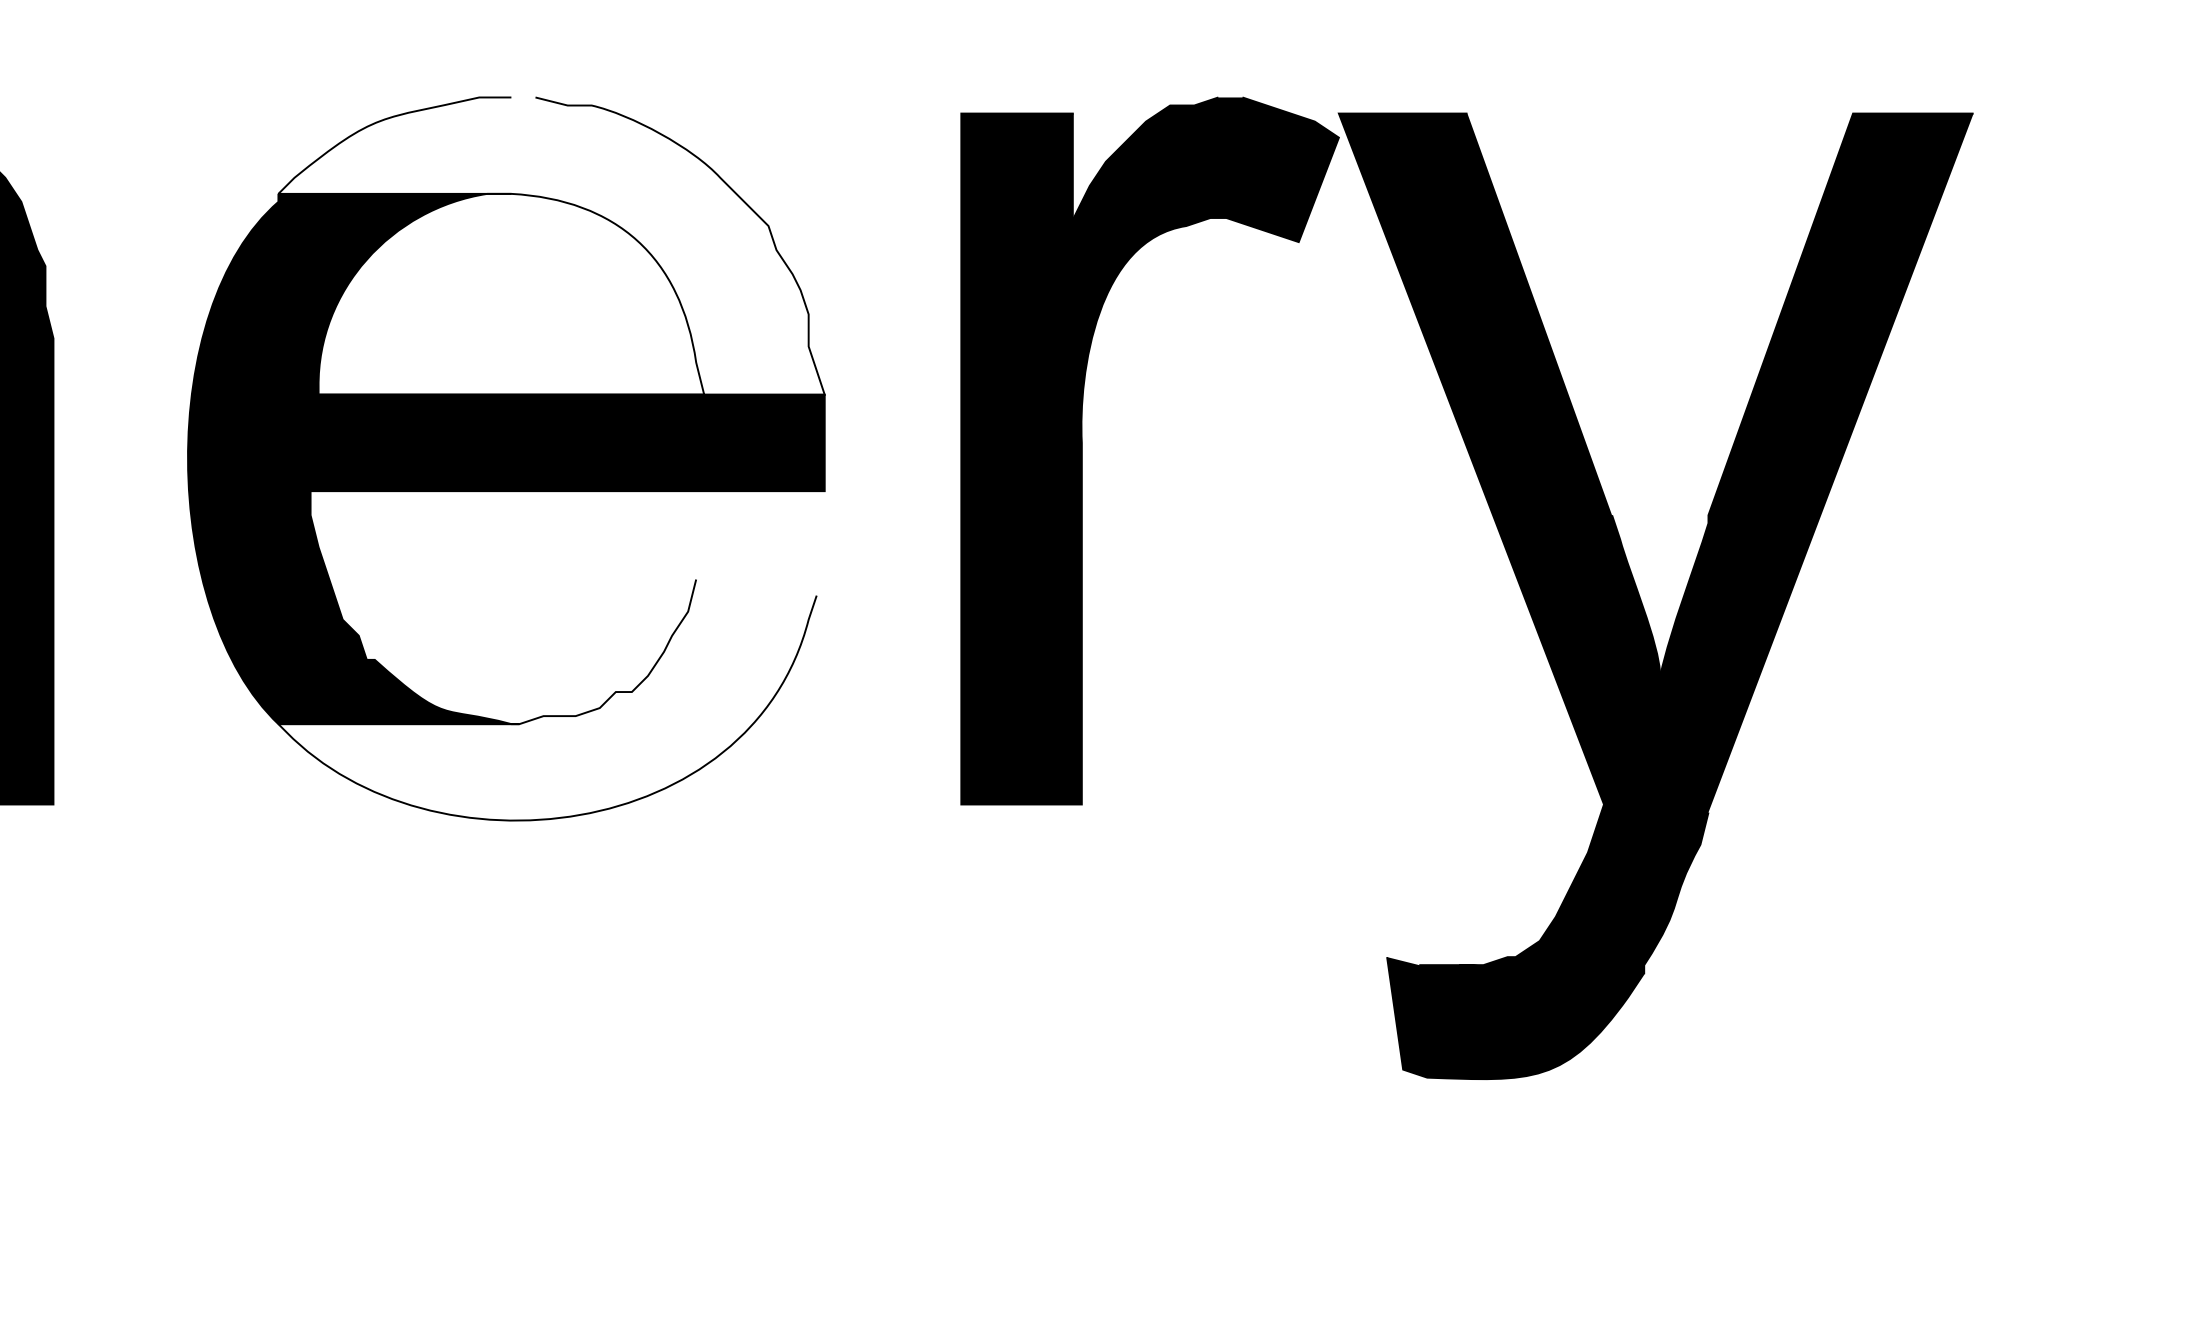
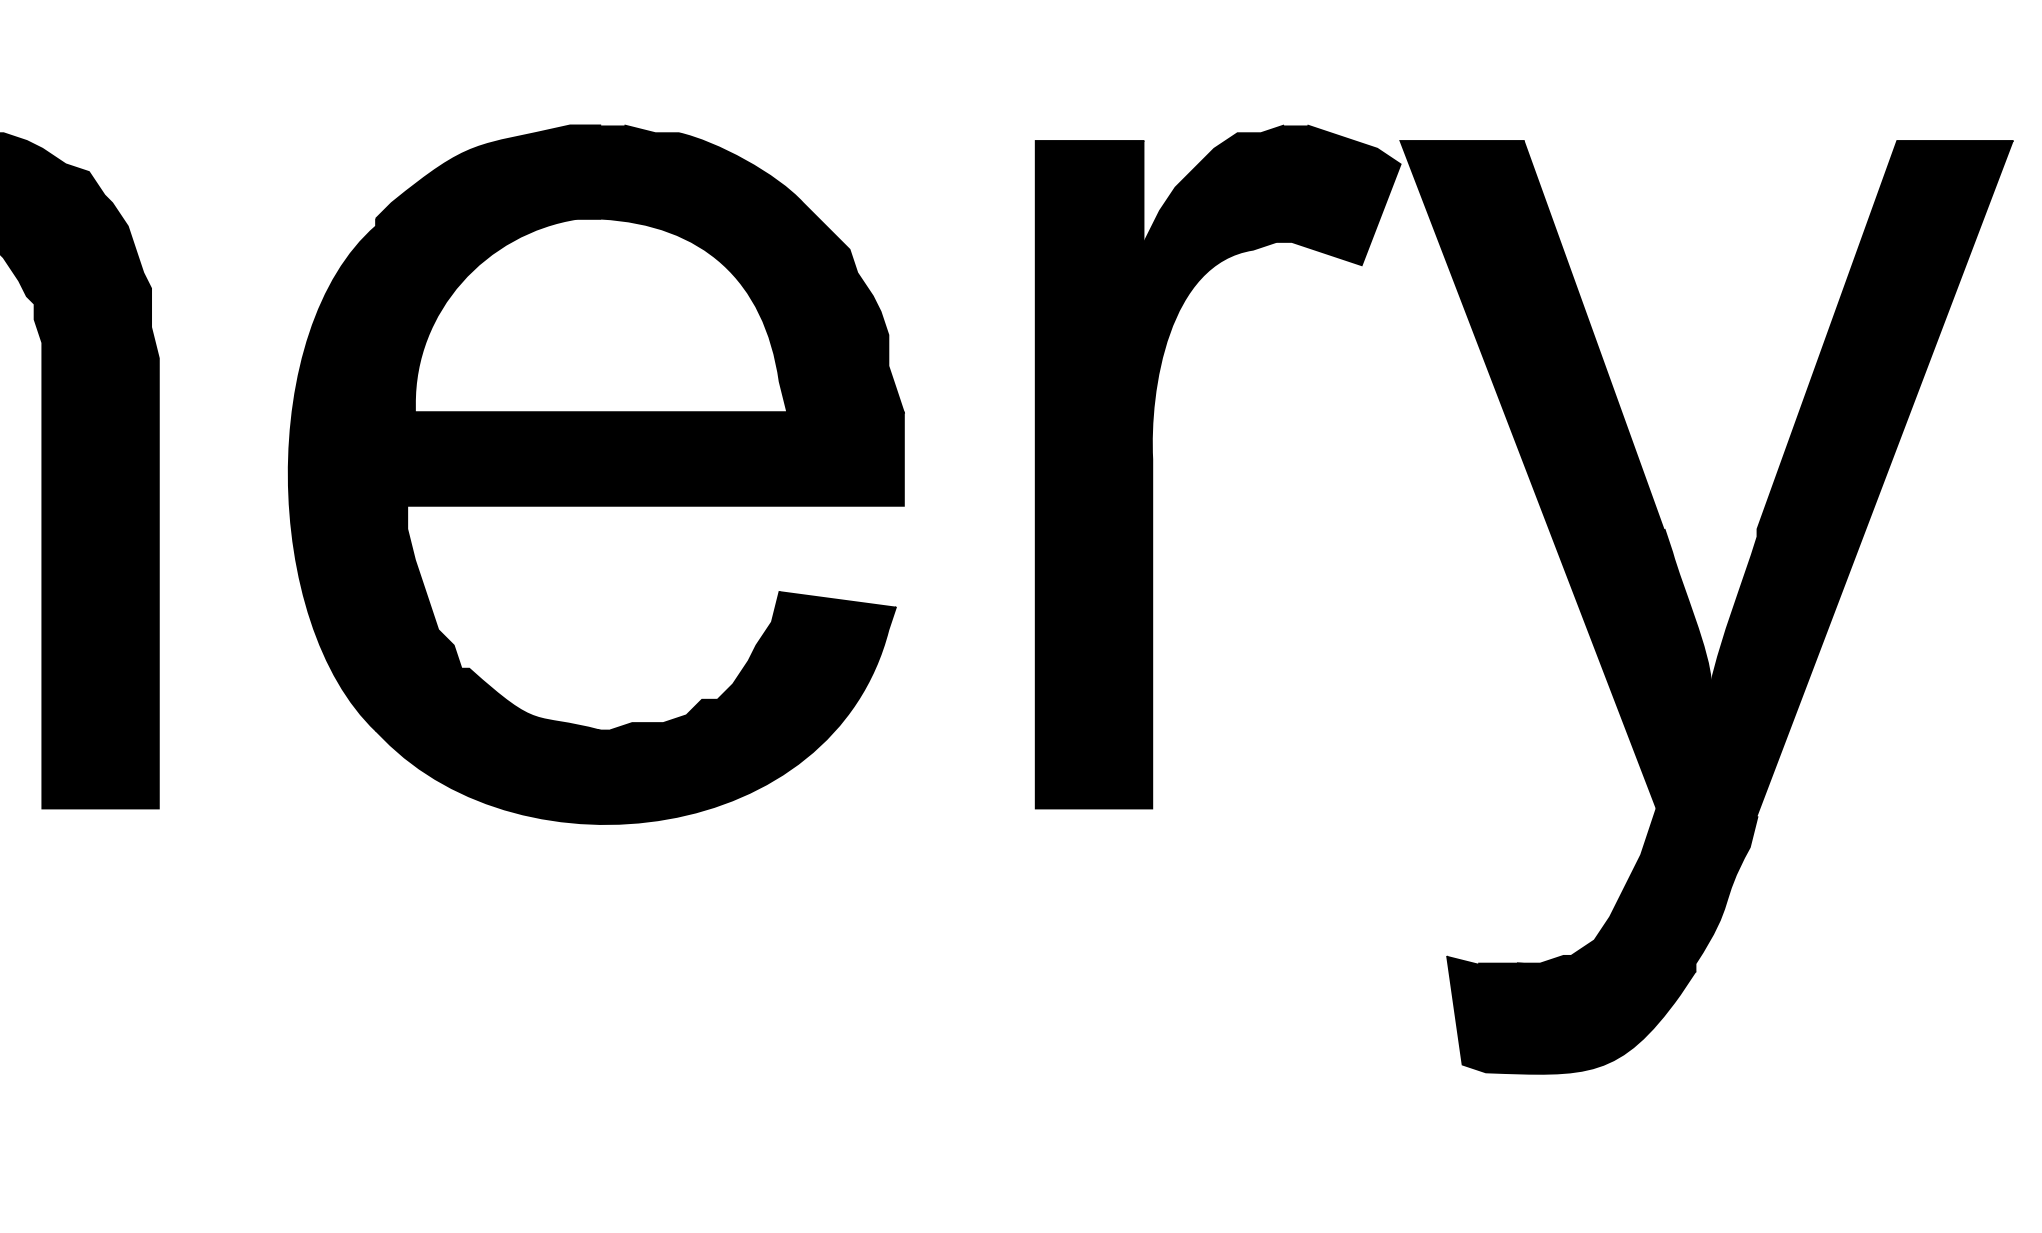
fill: (551, 245) -> (639, 268), added
fill: (547, 699) -> (636, 707), added

